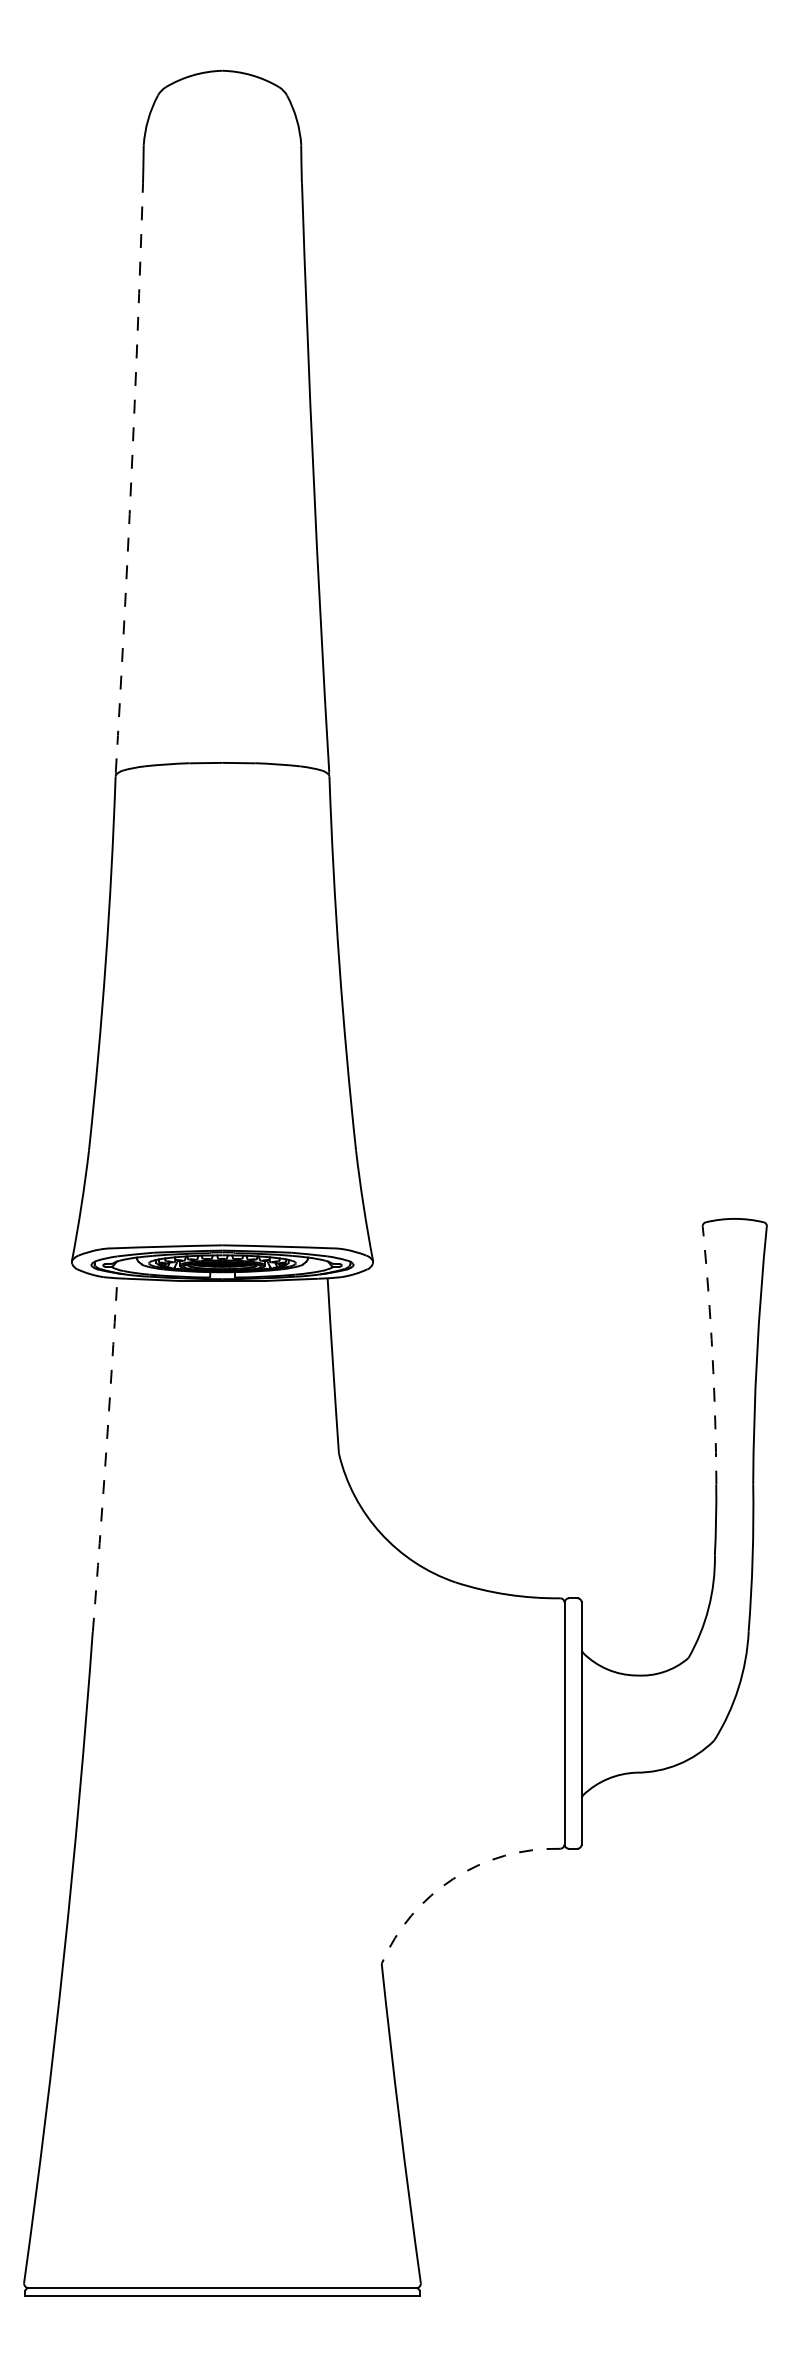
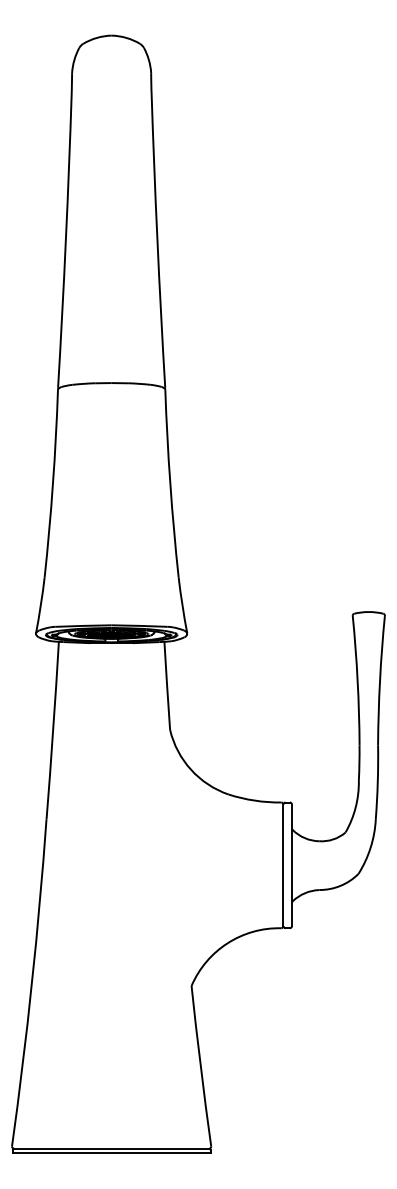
arc: (130, 476) -> (65, 239), dashed -> solid
arc: (712, 1355) -> (357, 680), dashed -> solid
arc: (106, 1454) -> (53, 730), dashed -> solid
arc: (453, 1879) -> (227, 943), dashed -> solid

